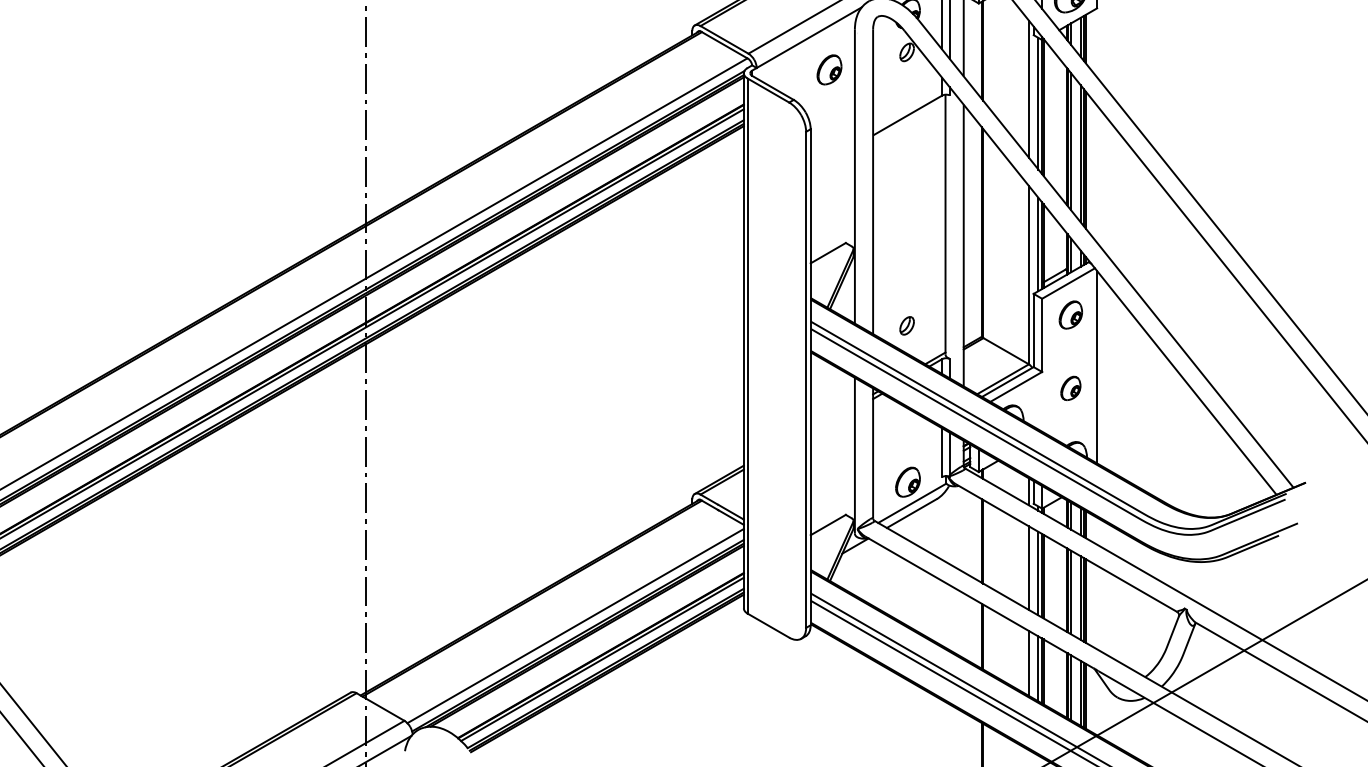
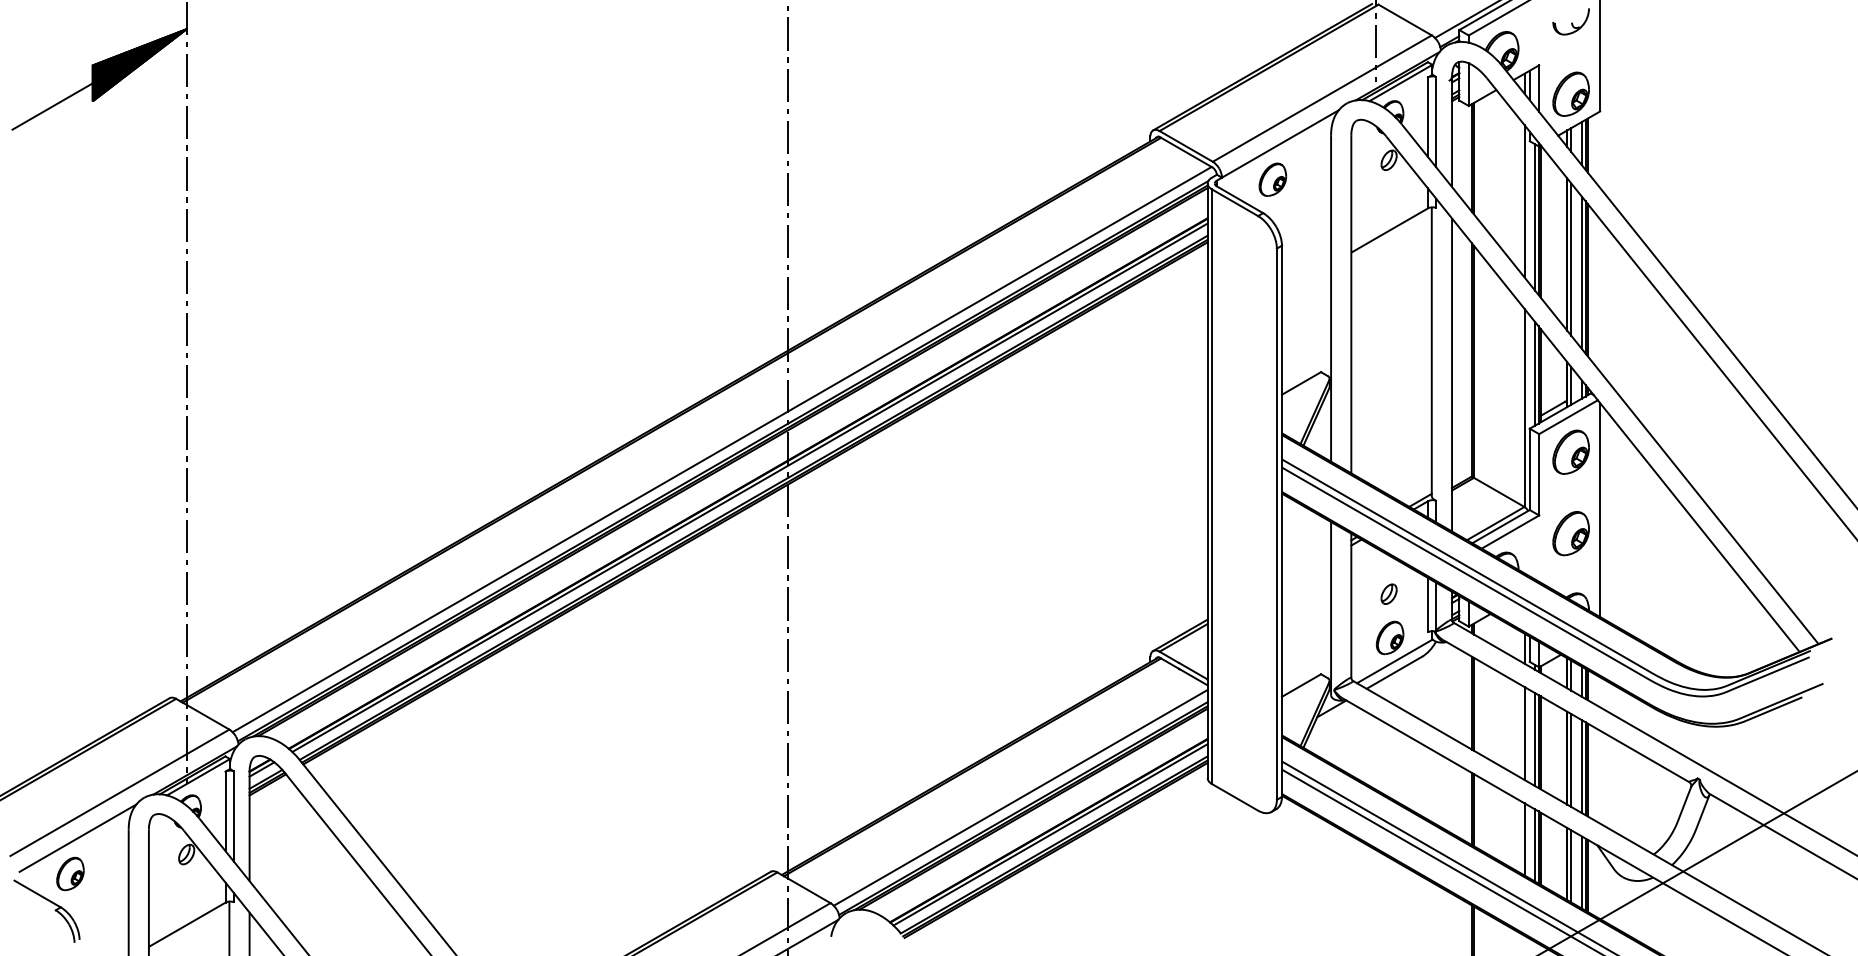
part: (829, 69) -> (1272, 179), moved
part: (1070, 314) -> (1570, 451), size x1.43
part: (906, 325) -> (1388, 593), moved
part: (1070, 388) -> (1570, 533), size x1.67

